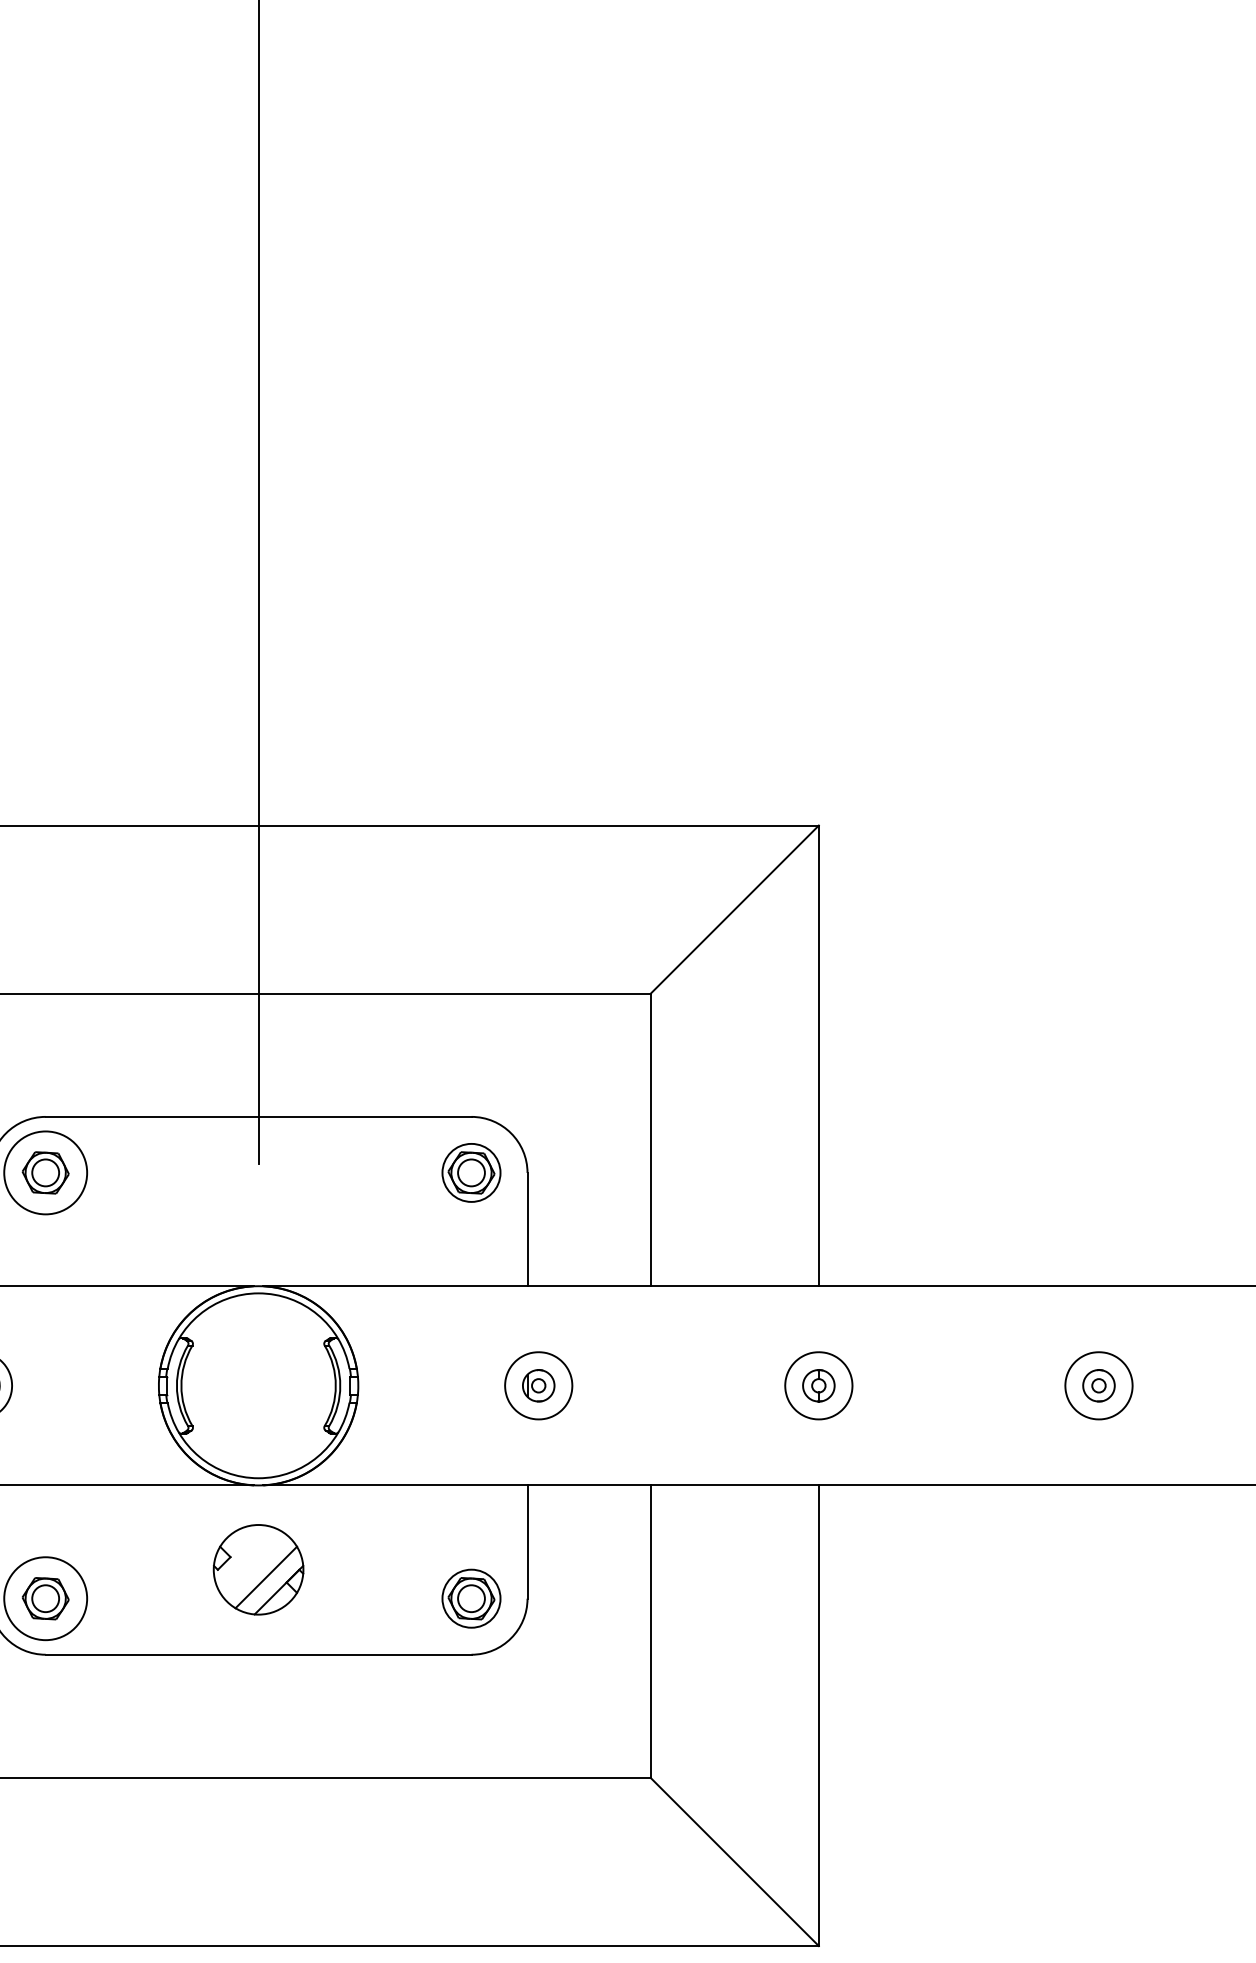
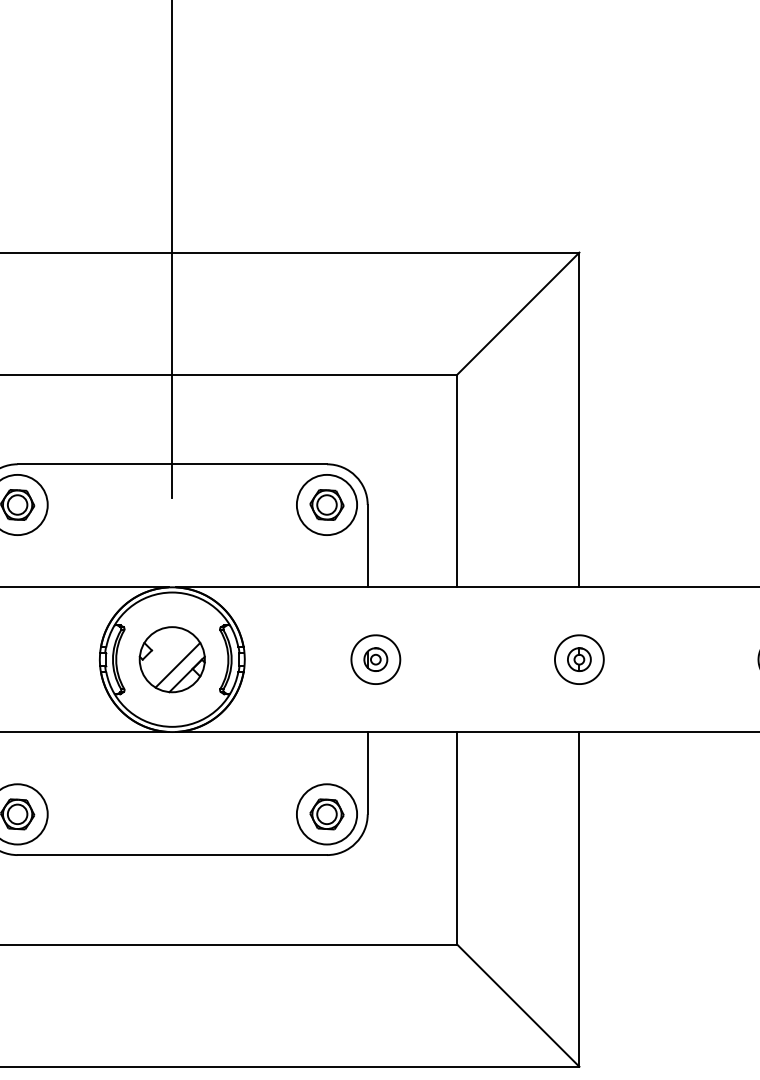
circle: (471, 1172) -> (327, 504), size x1.43
part: (258, 1569) -> (172, 659), moved
circle: (471, 1598) -> (327, 814), size x1.43

